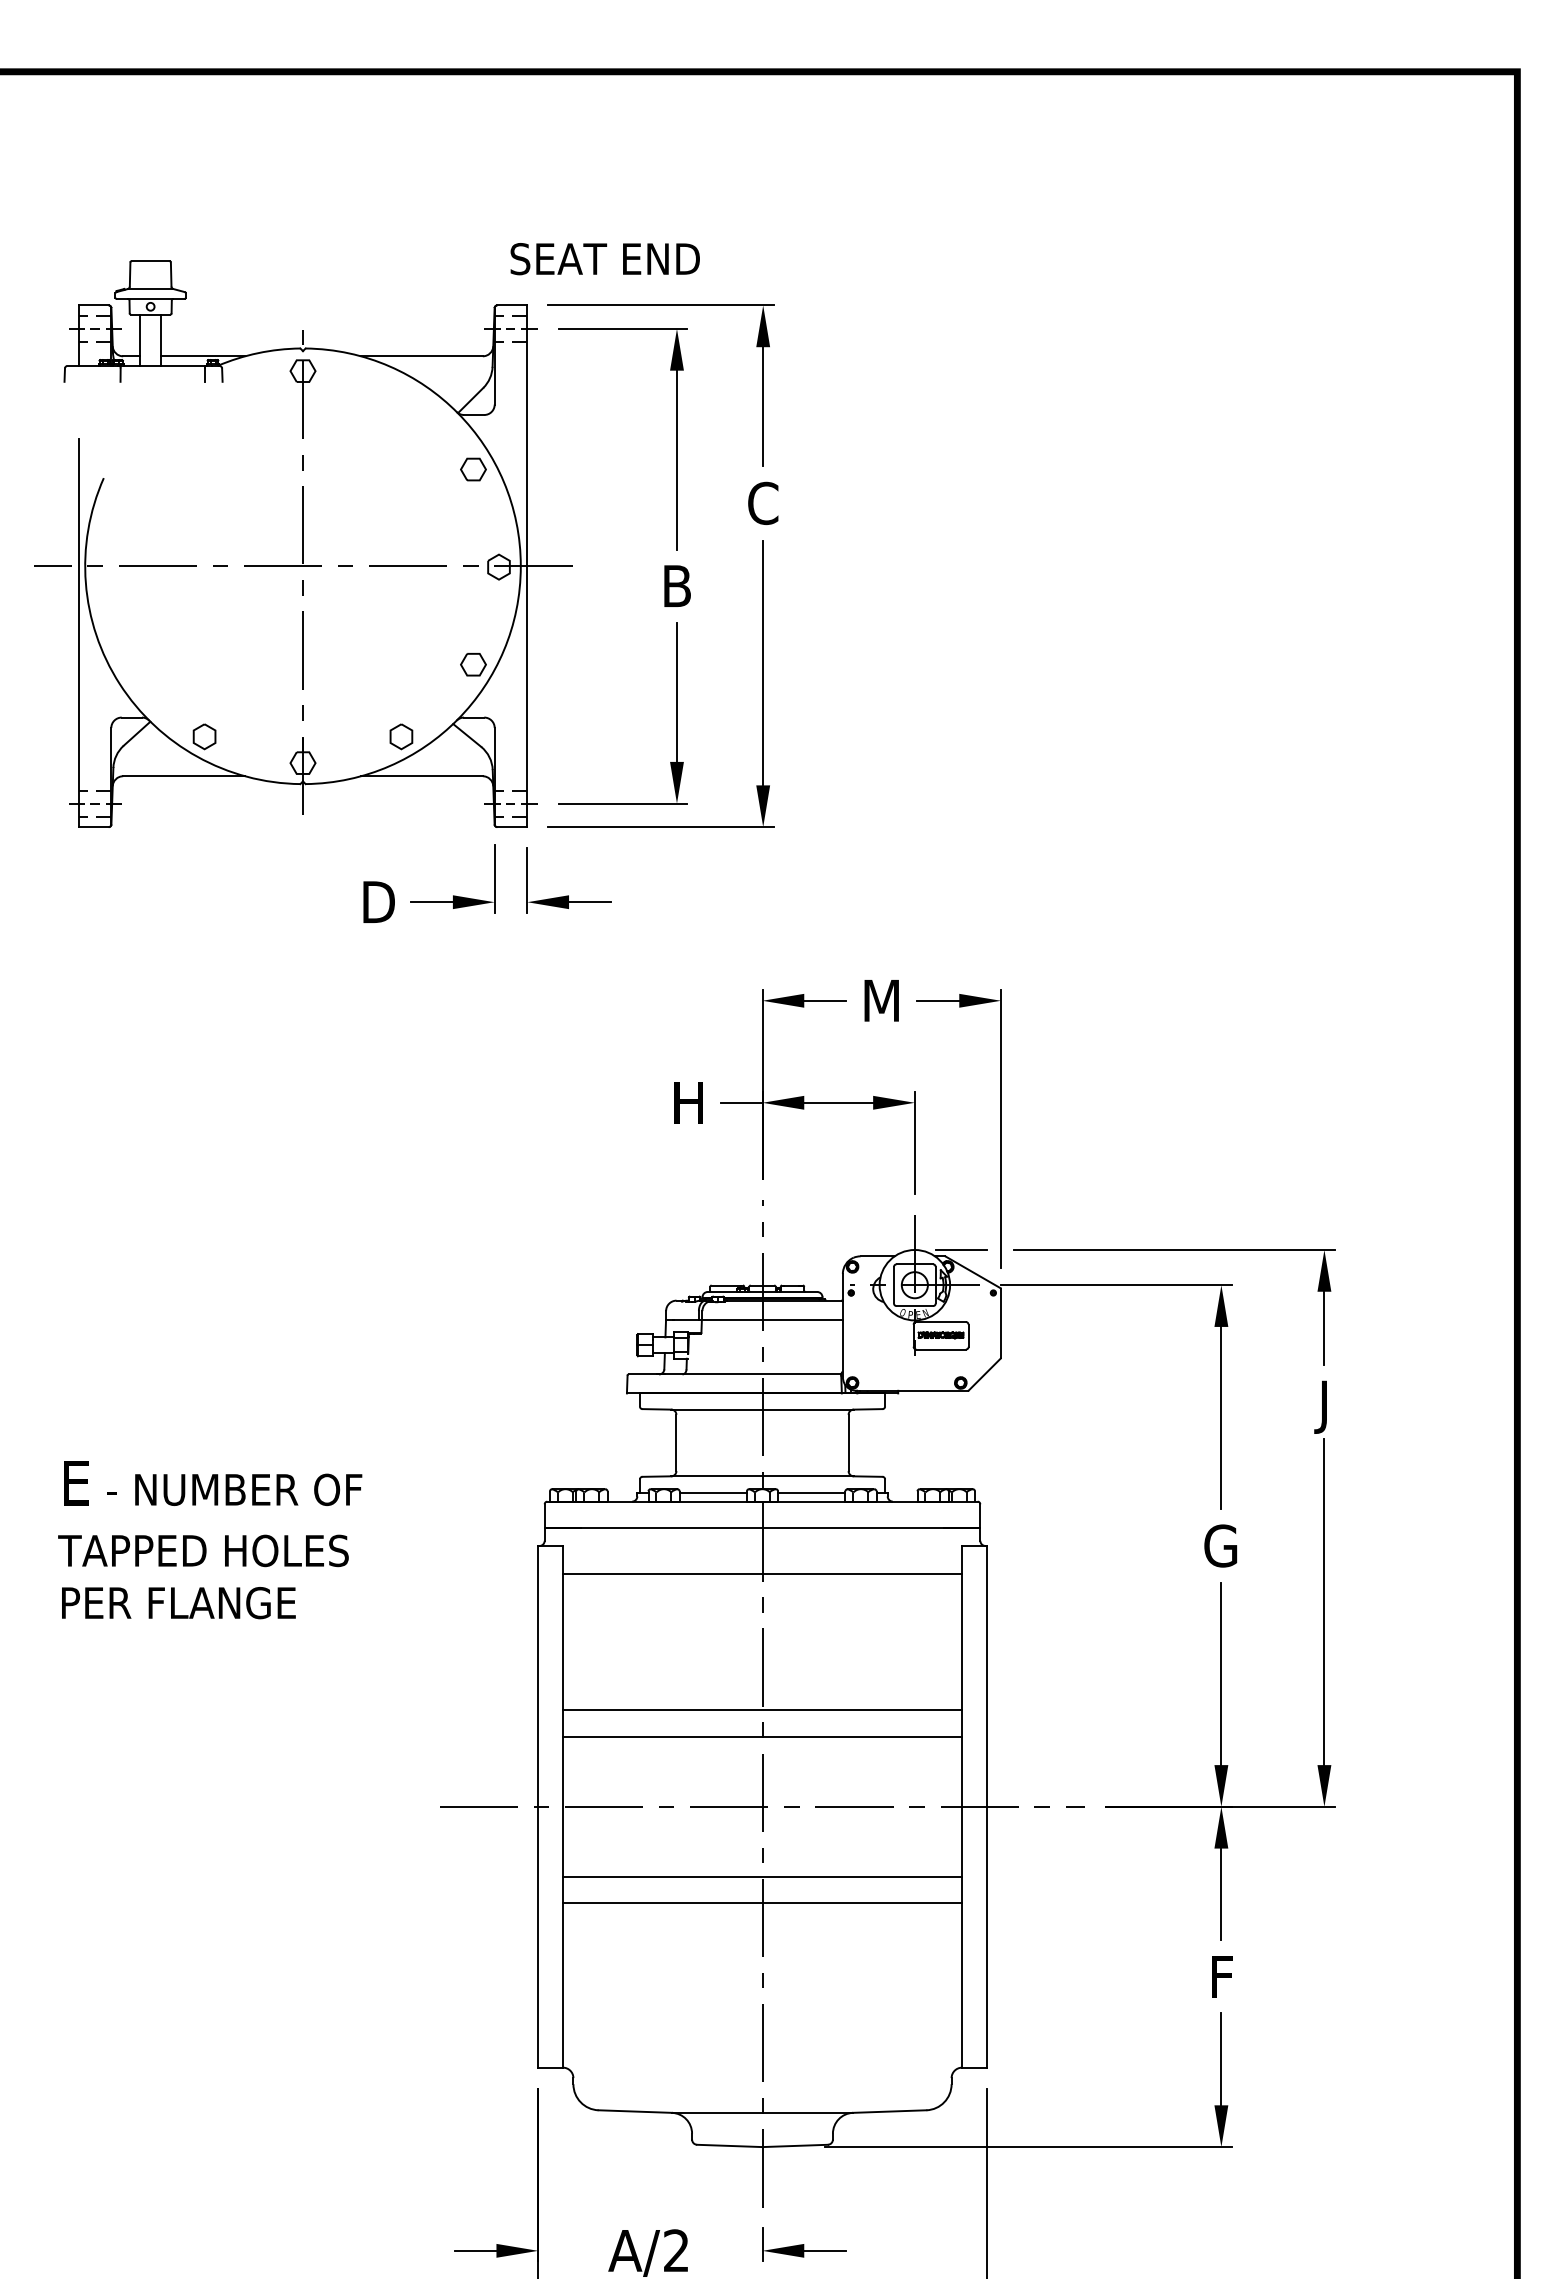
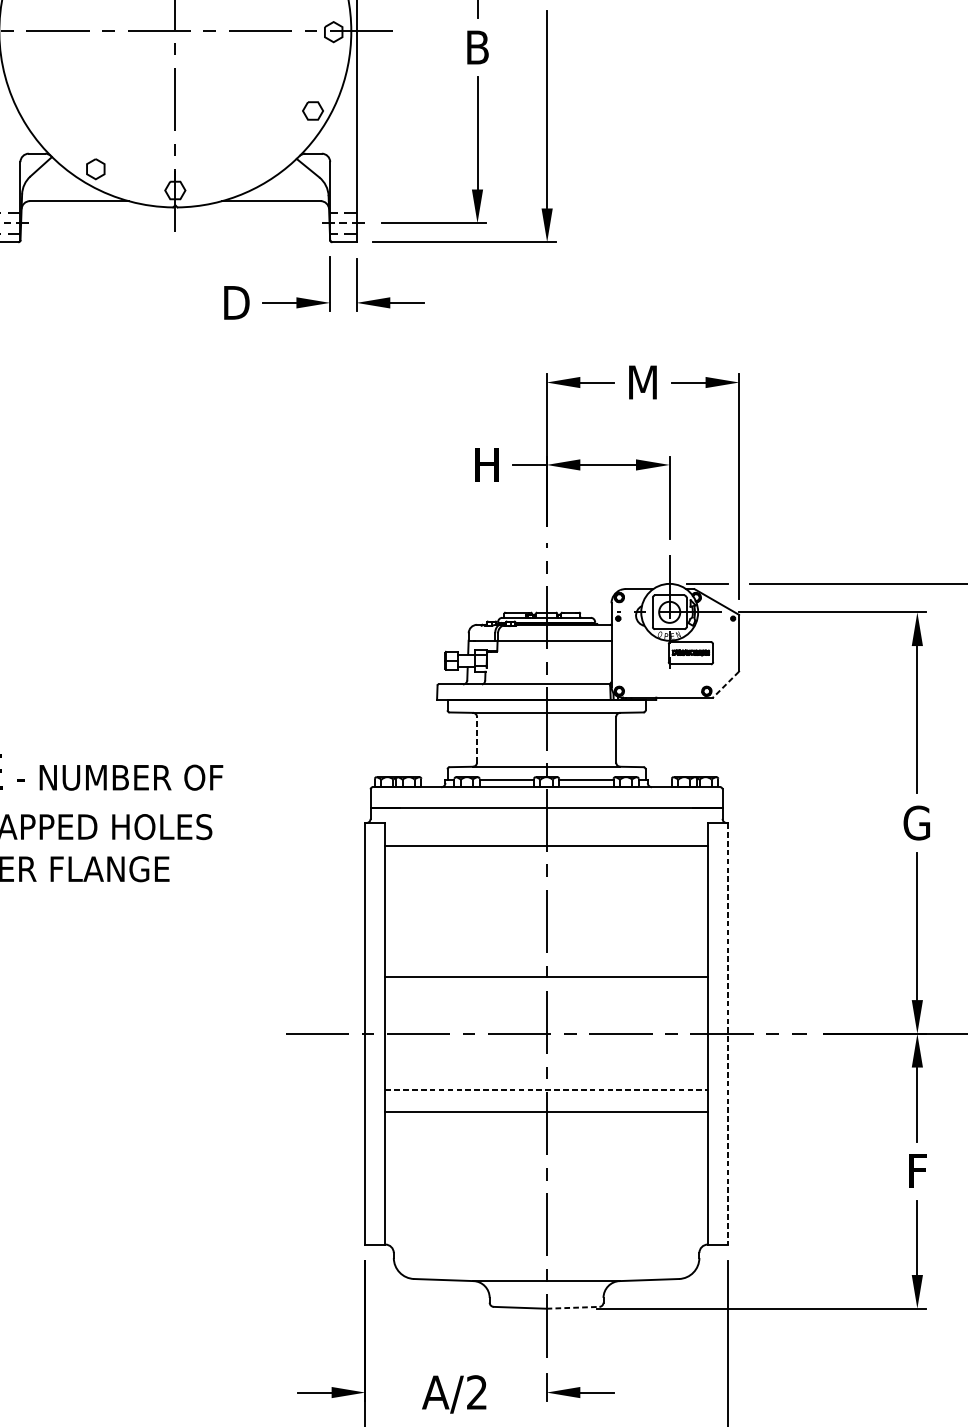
part: (401, 736) -> (254, 168), removed
line: (984, 1374) -> (725, 684), solid -> dashed
line: (676, 1442) -> (477, 739), solid -> dashed
line: (762, 1709) -> (546, 955), removed
line: (986, 1806) -> (727, 1033), solid -> dashed
line: (762, 1876) -> (546, 1090), solid -> dashed
line: (795, 2145) -> (573, 1307), solid -> dashed

